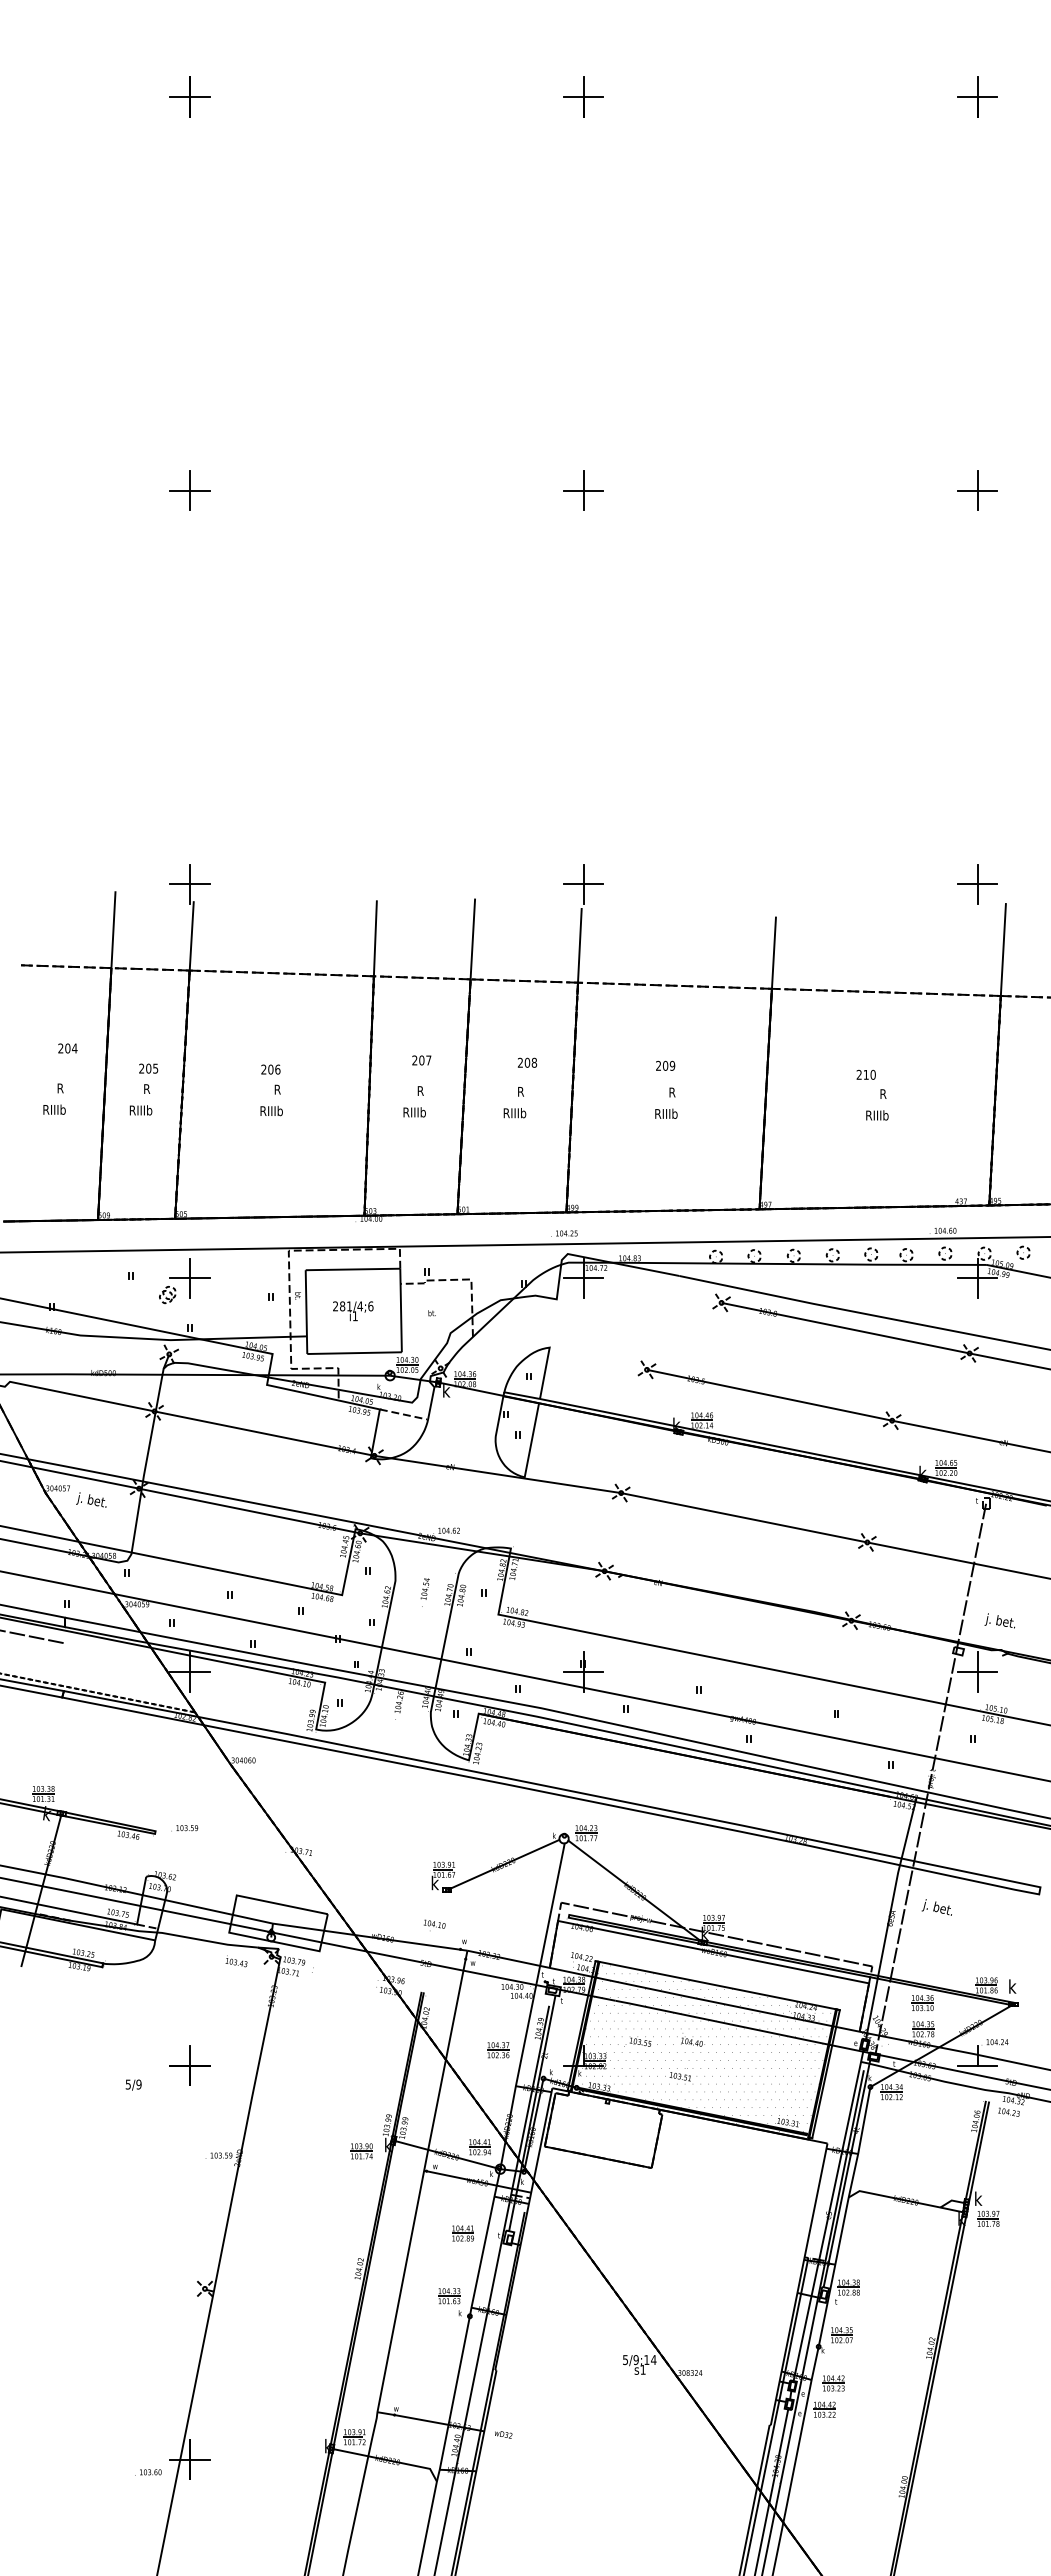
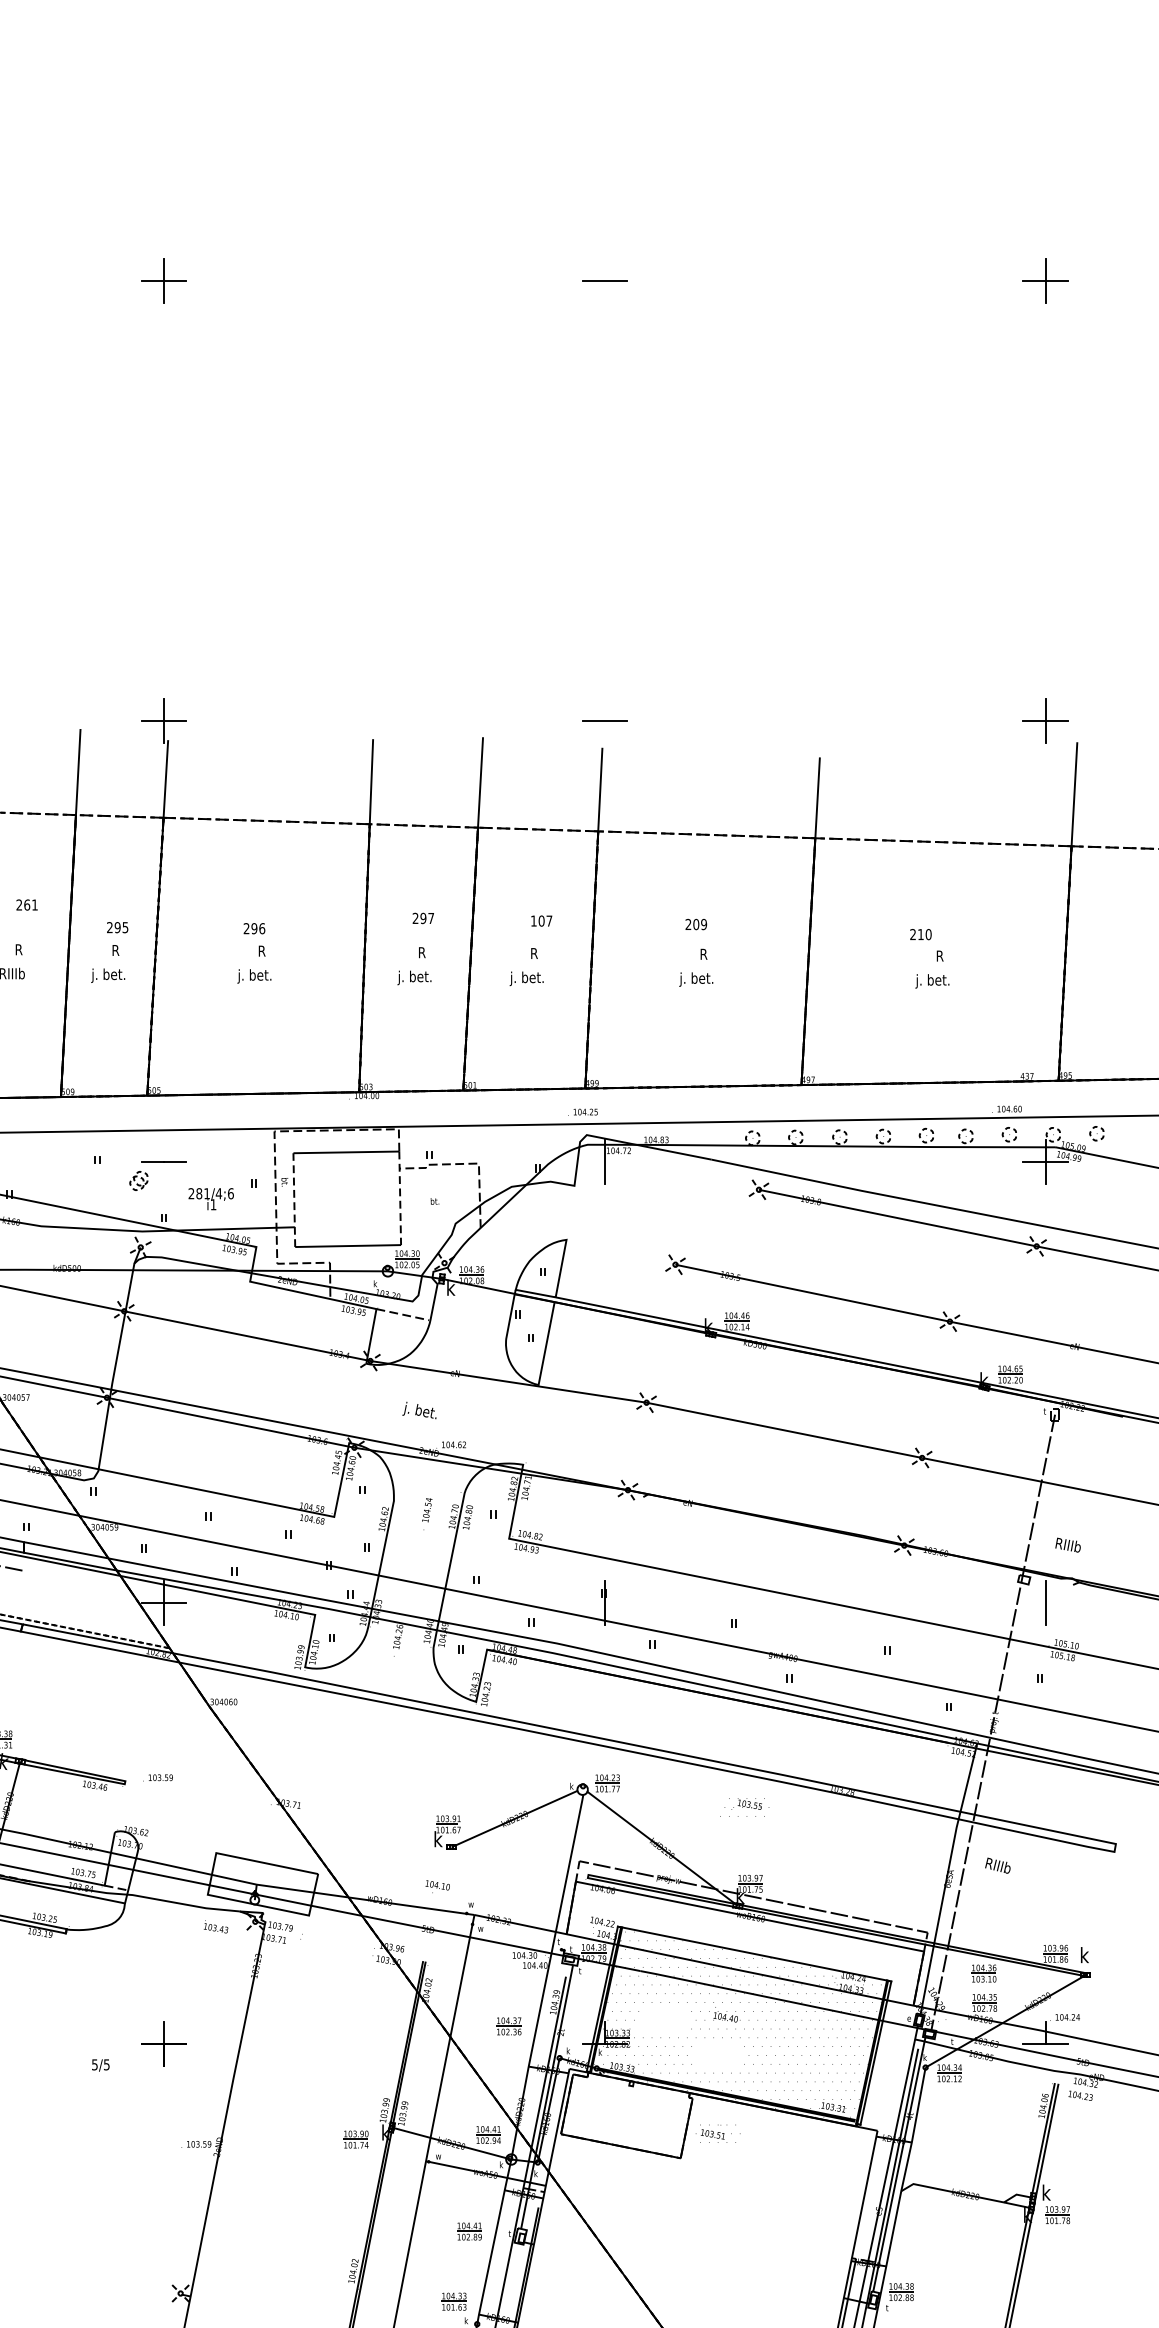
line: (583, 490) -> (604, 280), removed
line: (583, 884) -> (604, 721), removed
text: (71, 1048) -> (31, 905), 204 -> 261
text: (421, 1060) -> (423, 918), 207 -> 297
text: (527, 1062) -> (541, 920), 208 -> 107
text: (148, 1068) -> (117, 927), 205 -> 295
text: (270, 1069) -> (254, 928), 206 -> 296
text: (140, 1111) -> (108, 975), RIIIb -> j. bet.
text: (270, 1111) -> (254, 975), RIIIb -> j. bet.
text: (413, 1113) -> (414, 977), RIIIb -> j. bet.
text: (514, 1114) -> (527, 978), RIIIb -> j. bet.
text: (665, 1114) -> (696, 978), RIIIb -> j. bet.
text: (876, 1116) -> (932, 981), RIIIb -> j. bet.
line: (190, 1277) -> (164, 1161), removed
line: (583, 1278) -> (604, 1162), removed
line: (401, 1310) -> (400, 1198), solid -> dashed
text: (353, 1311) -> (211, 1199), moved
line: (306, 1312) -> (294, 1200), solid -> dashed
text: (91, 1499) -> (419, 1409), moved
text: (999, 1620) -> (1070, 1545), j. bet. -> RIIIb
line: (583, 1672) -> (604, 1603), removed
line: (977, 1672) -> (1045, 1603), removed
text: (936, 1907) -> (999, 1866), j. bet. -> RIIIb
text: (635, 2044) -> (744, 1807), moved
text: (684, 2076) -> (717, 2134), moved
text: (138, 2084) -> (106, 2064), 5/9 -> 5/5

